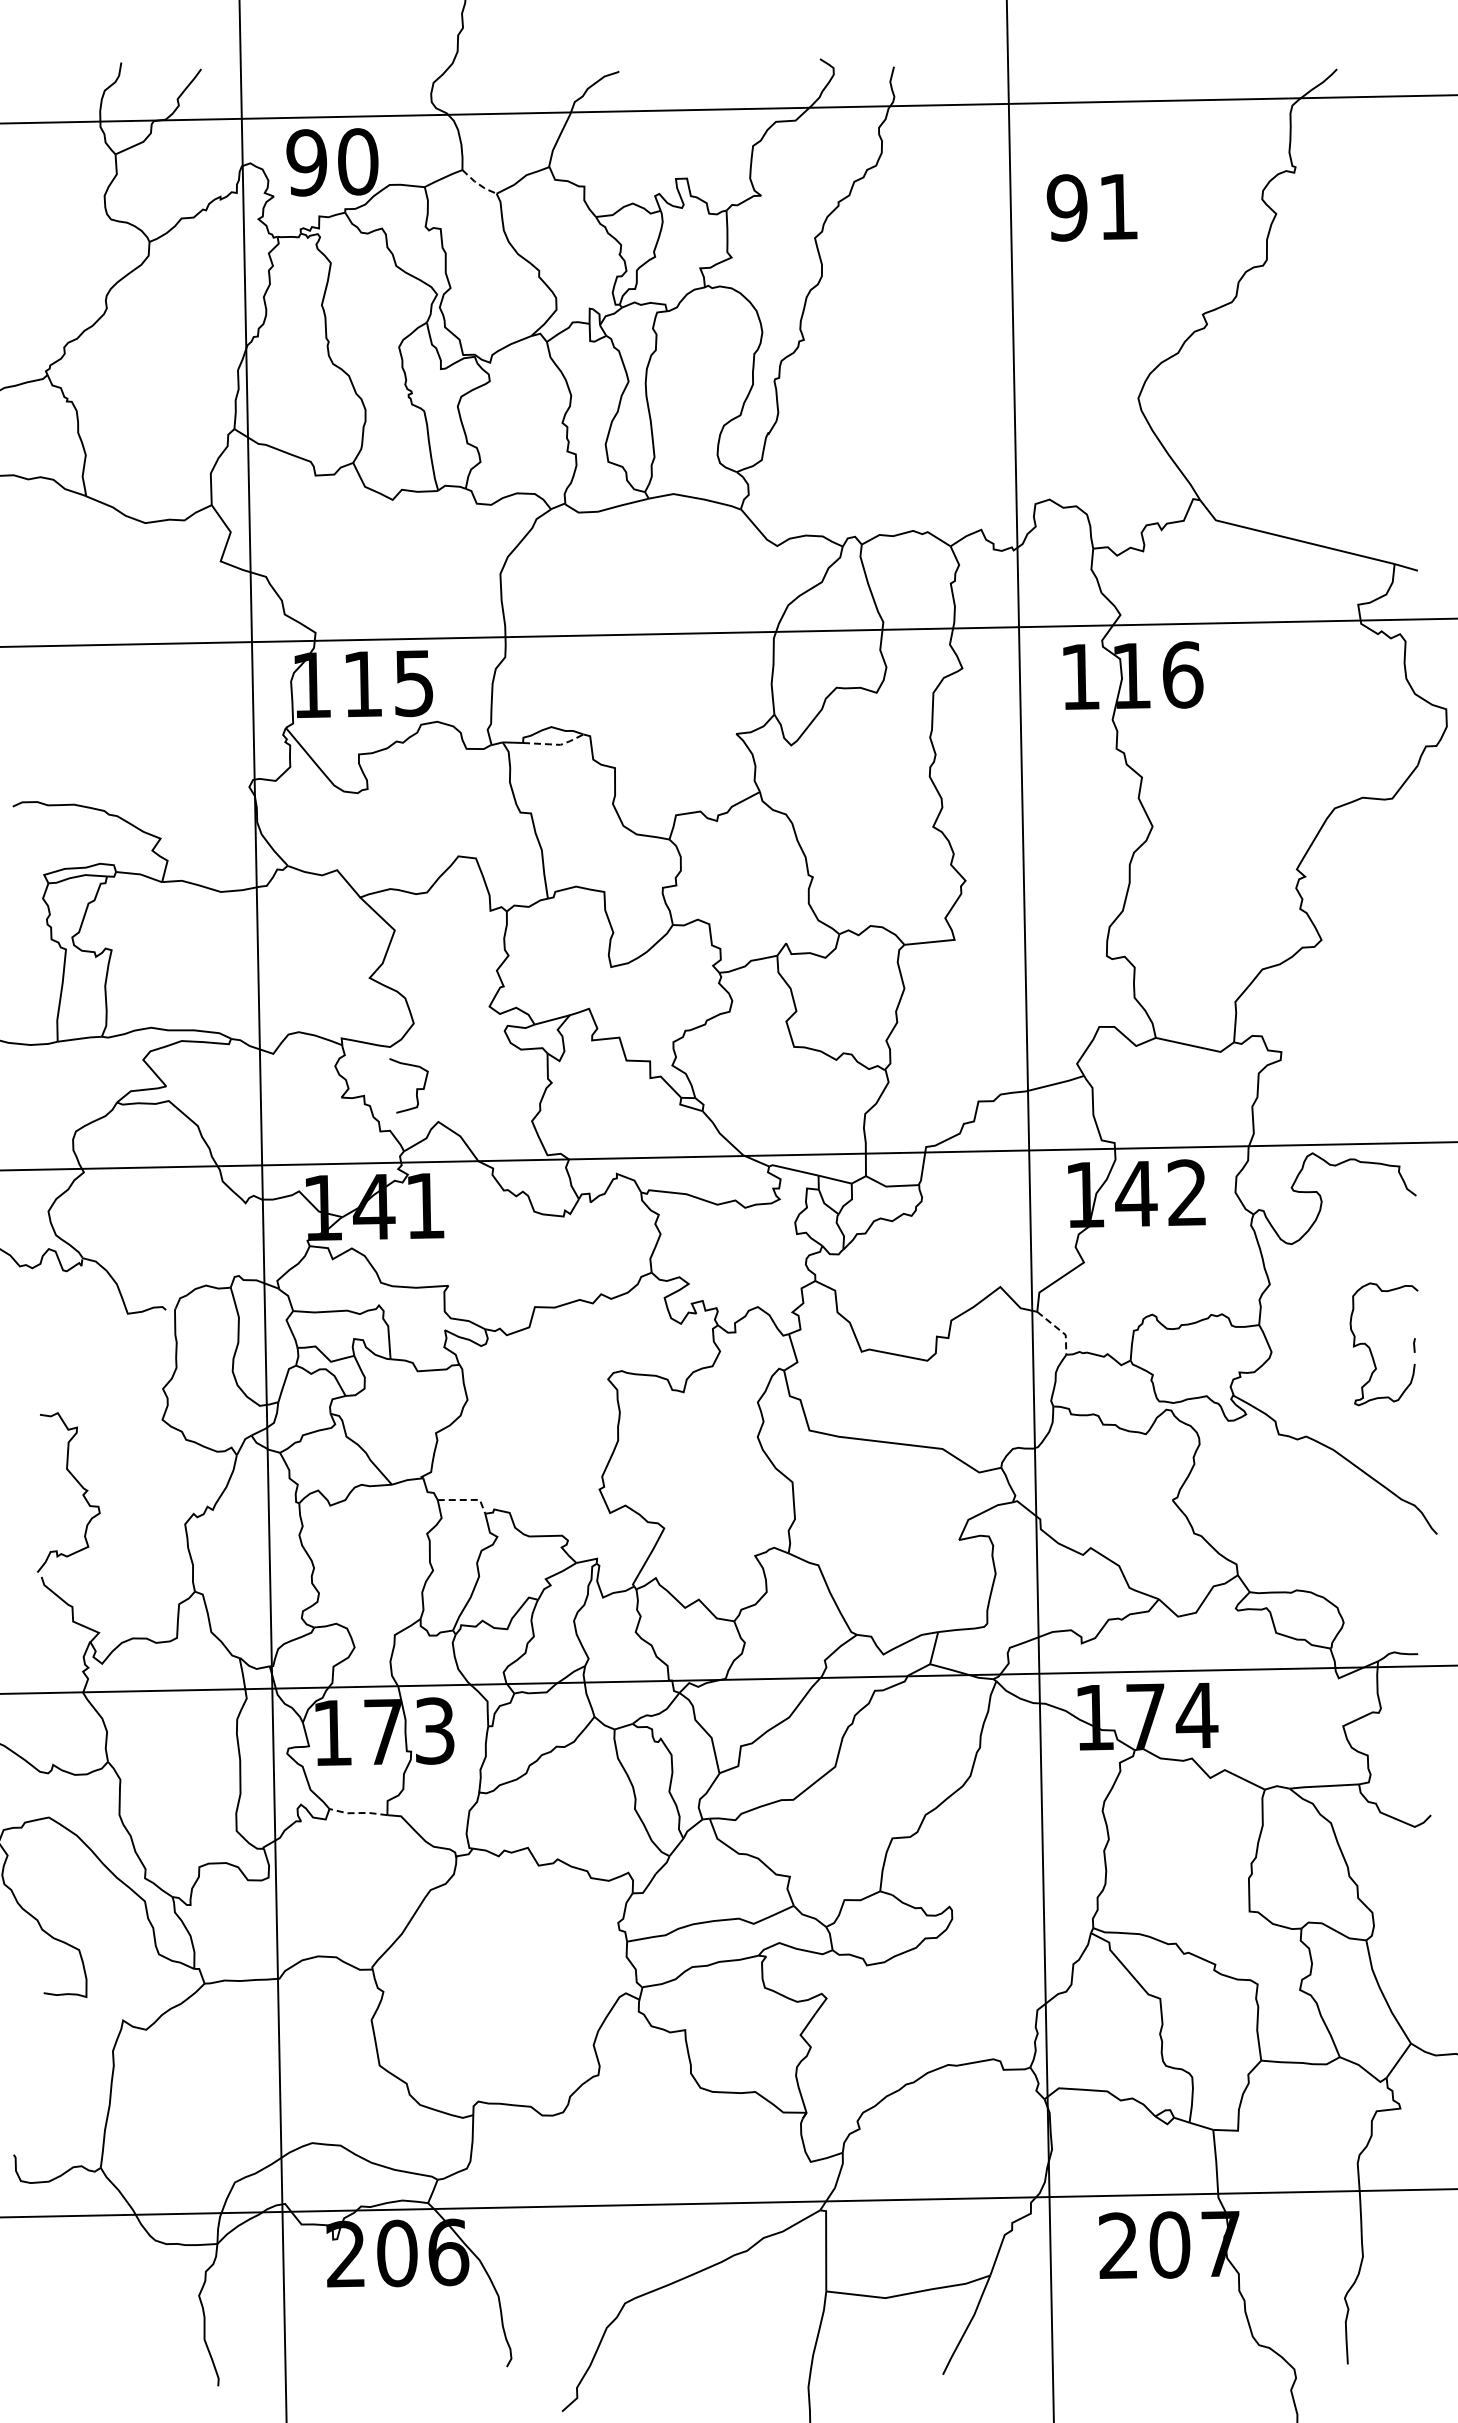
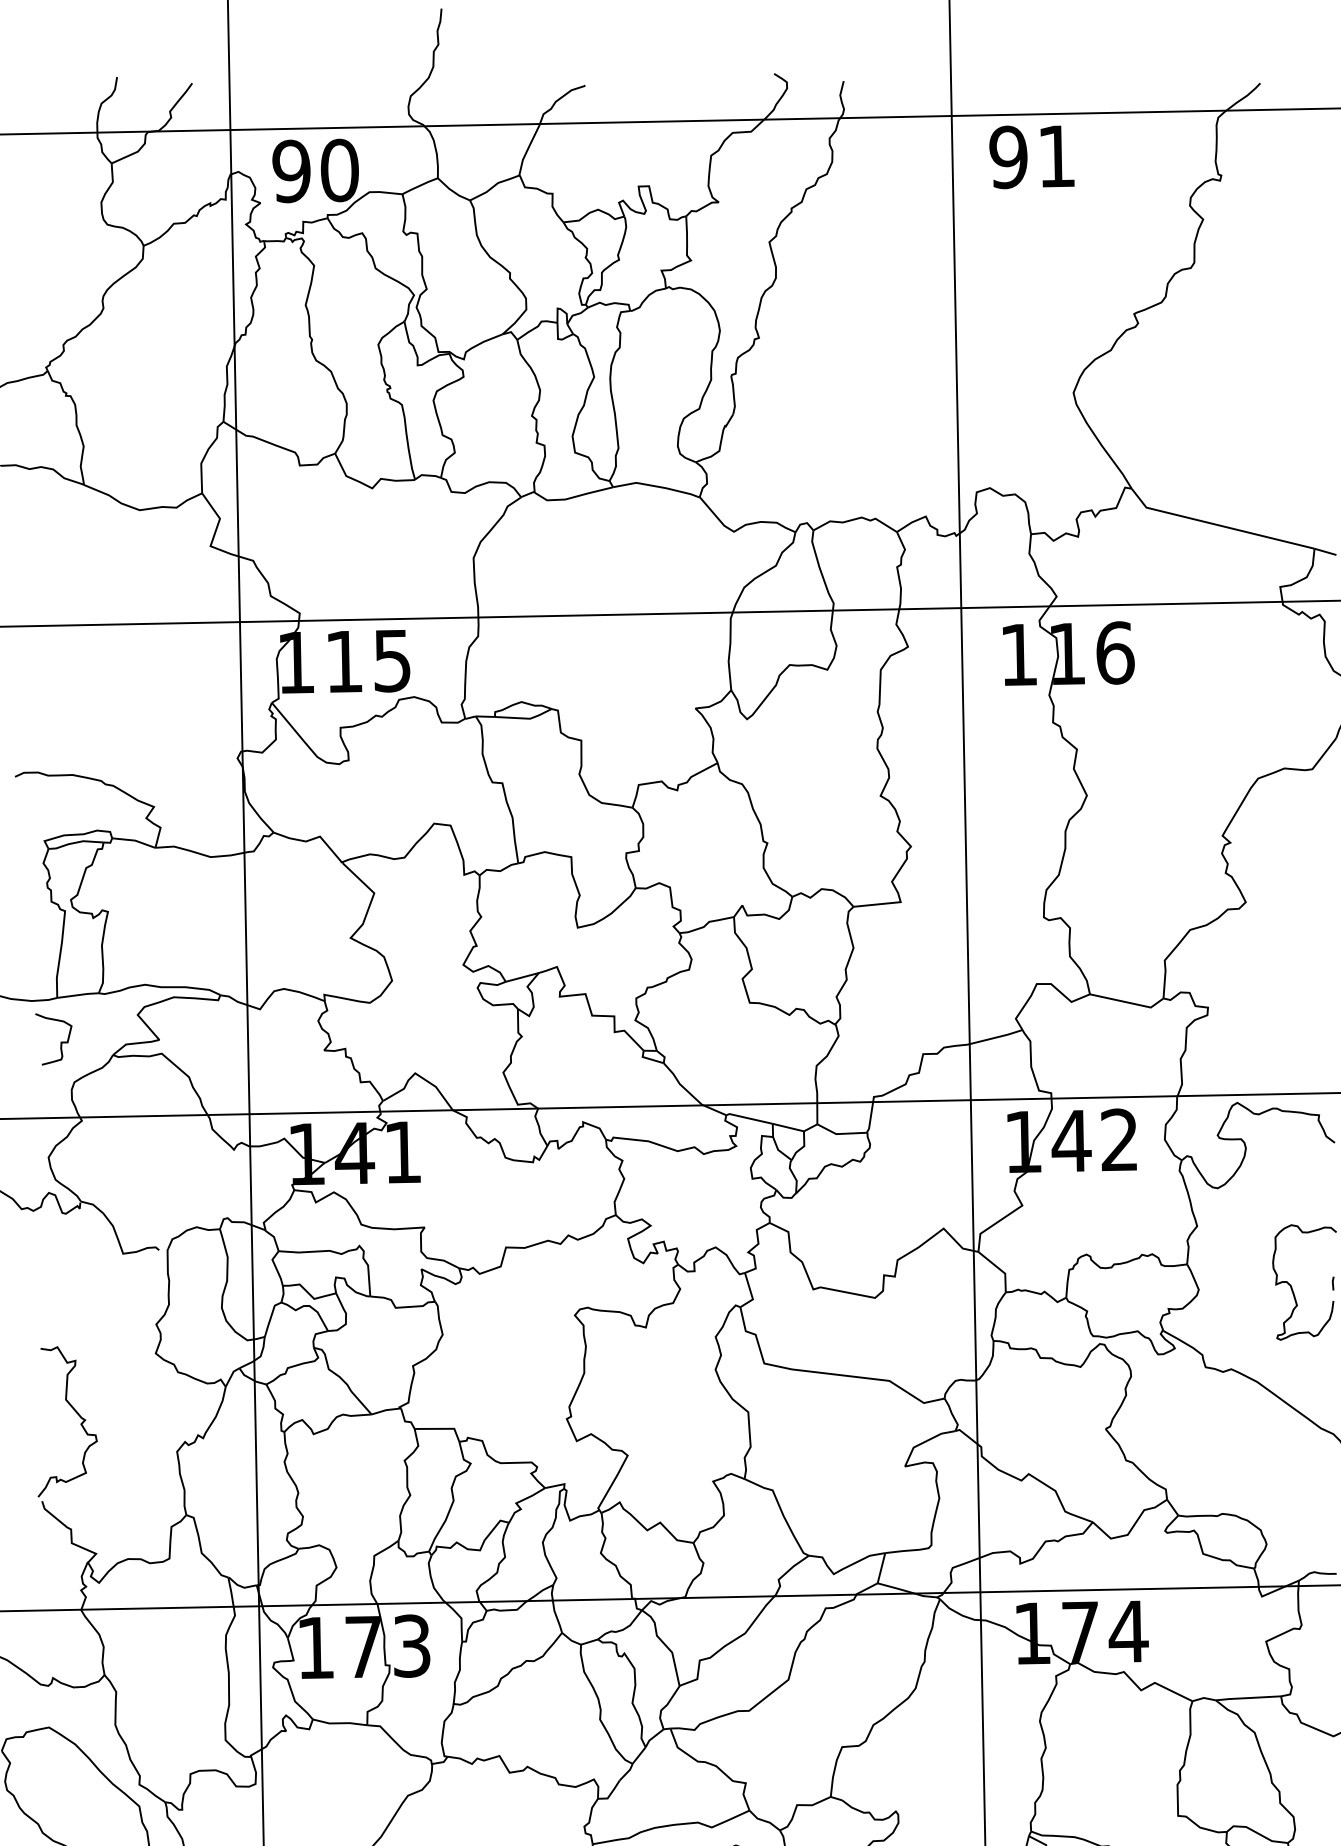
line: (478, 183) -> (452, 190), dashed -> solid
text: (1091, 207) -> (1031, 156), moved
line: (556, 744) -> (526, 718), dashed -> solid
curve: (416, 1088) -> (60, 1041), moved
line: (1059, 1330) -> (999, 1269), dashed -> solid
line: (467, 1499) -> (442, 1428), dashed -> solid
line: (358, 1813) -> (340, 1723), dashed -> solid

